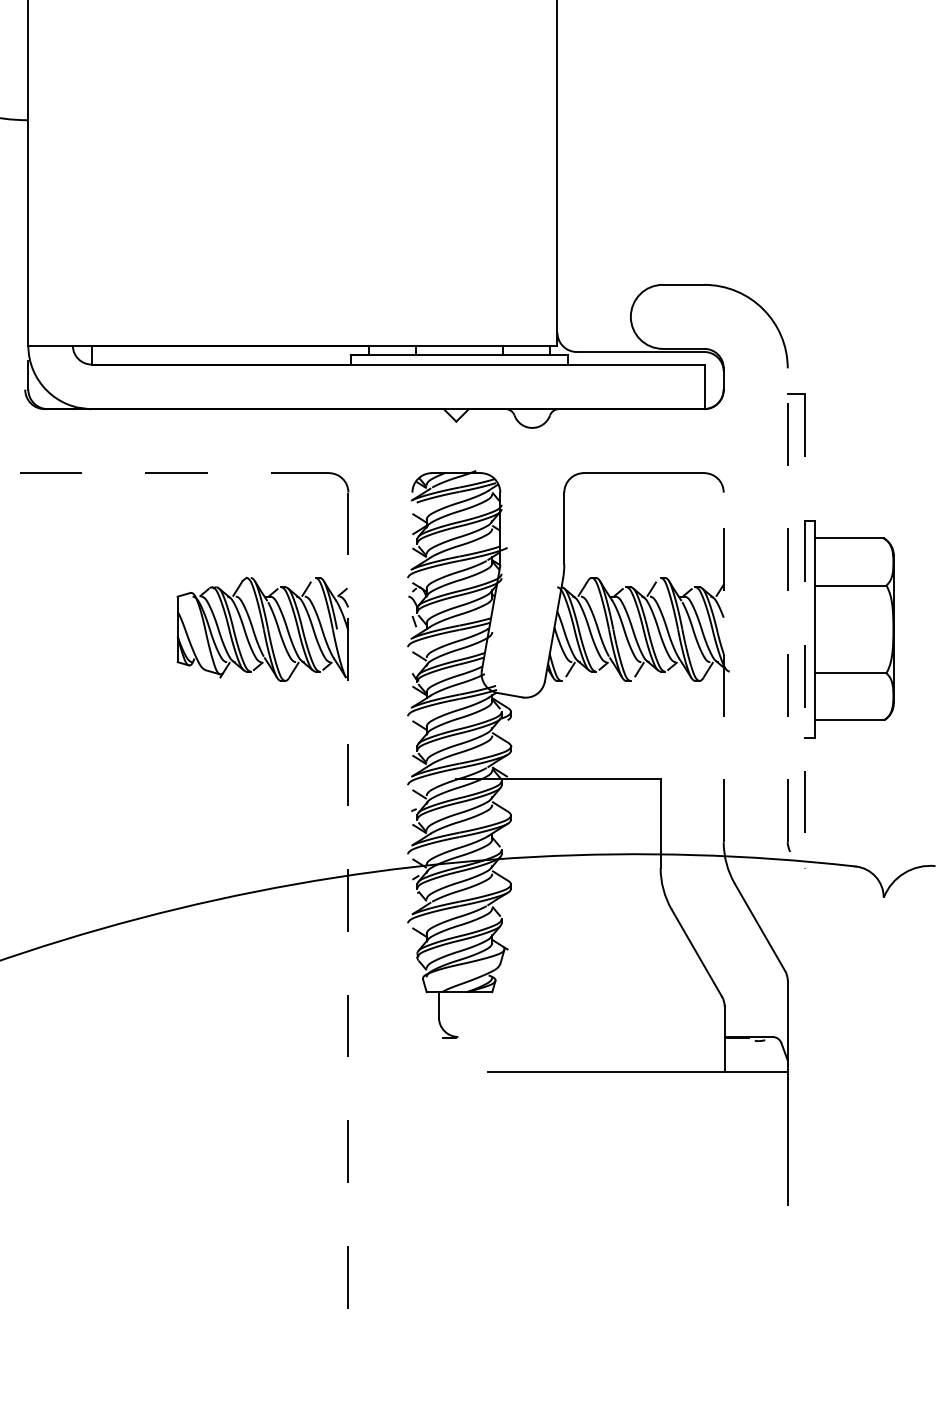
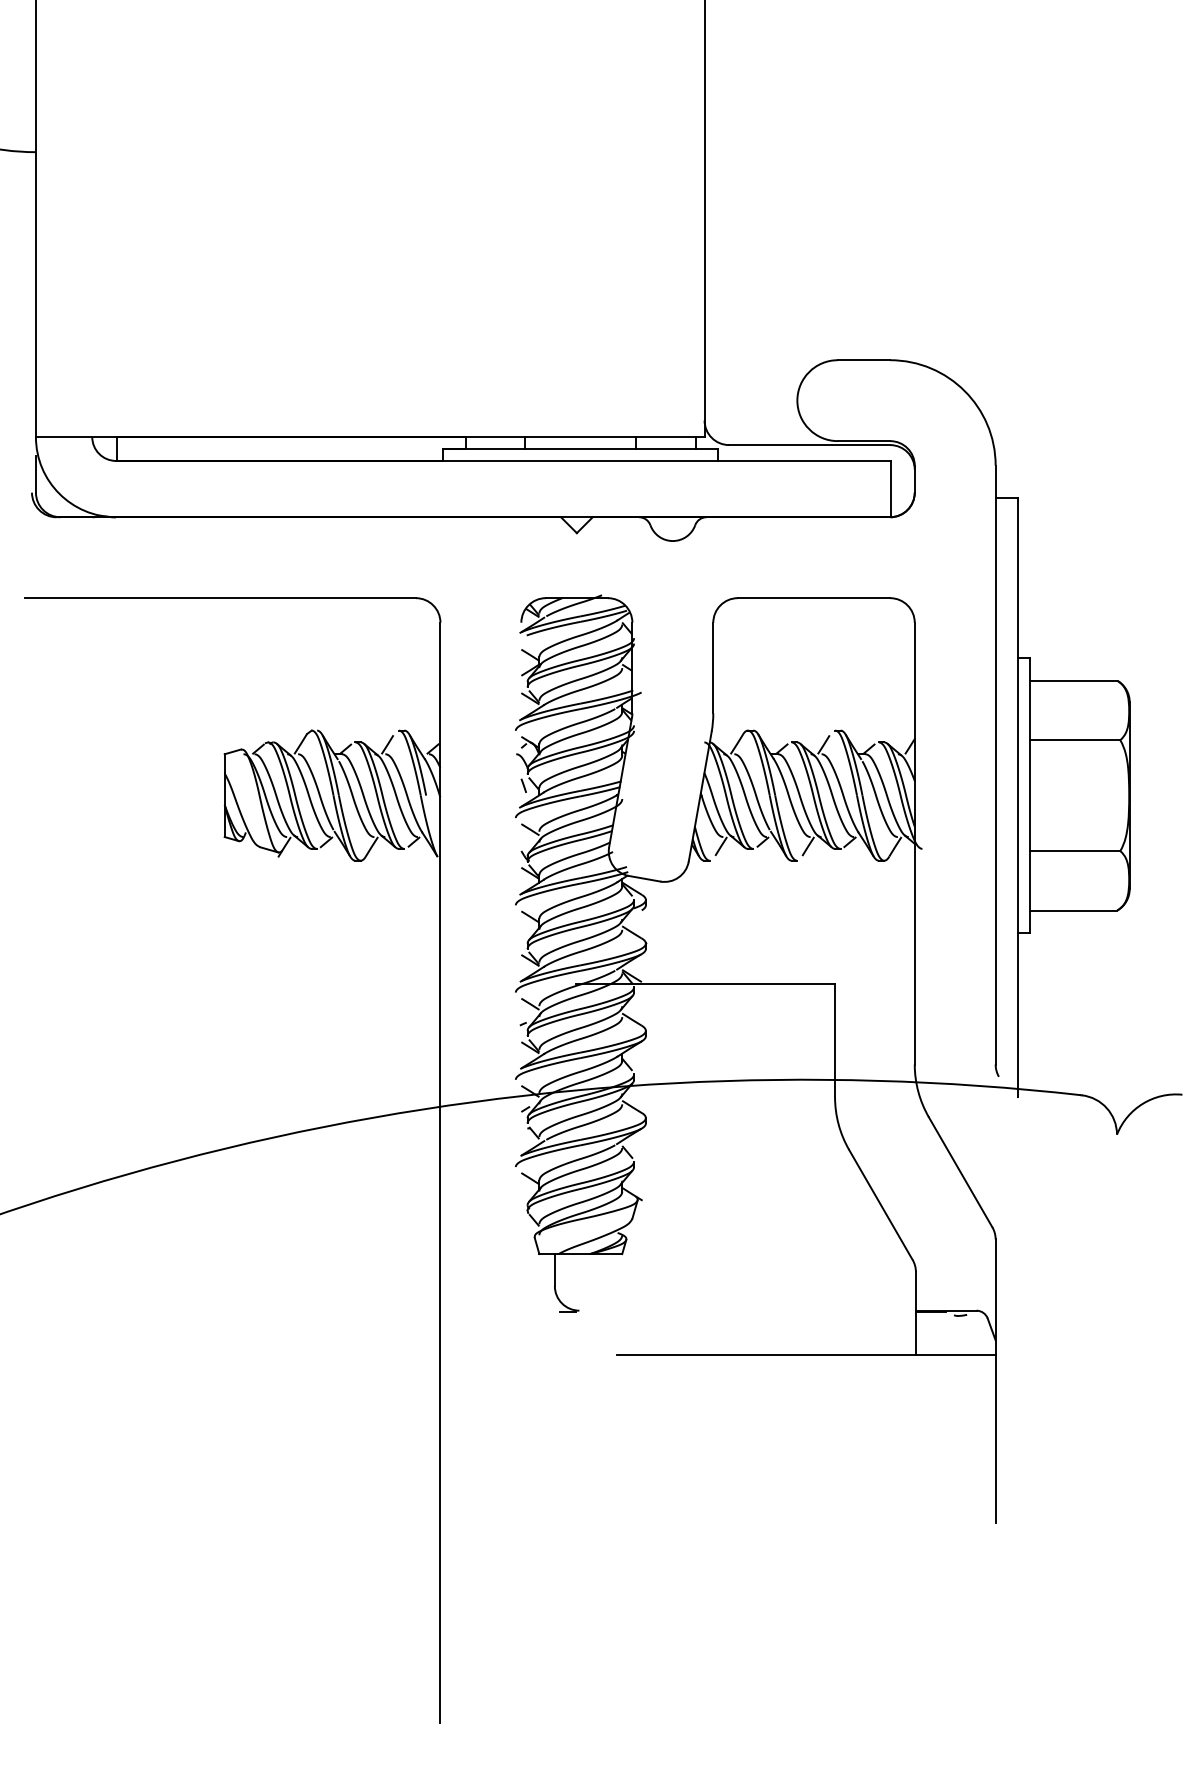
line: (174, 473) -> (220, 598), dashed -> solid
line: (787, 604) -> (995, 764), dashed -> solid
line: (805, 631) -> (1017, 798), dashed -> solid
line: (723, 667) -> (914, 843), dashed -> solid
line: (348, 928) -> (440, 1173), dashed -> solid

